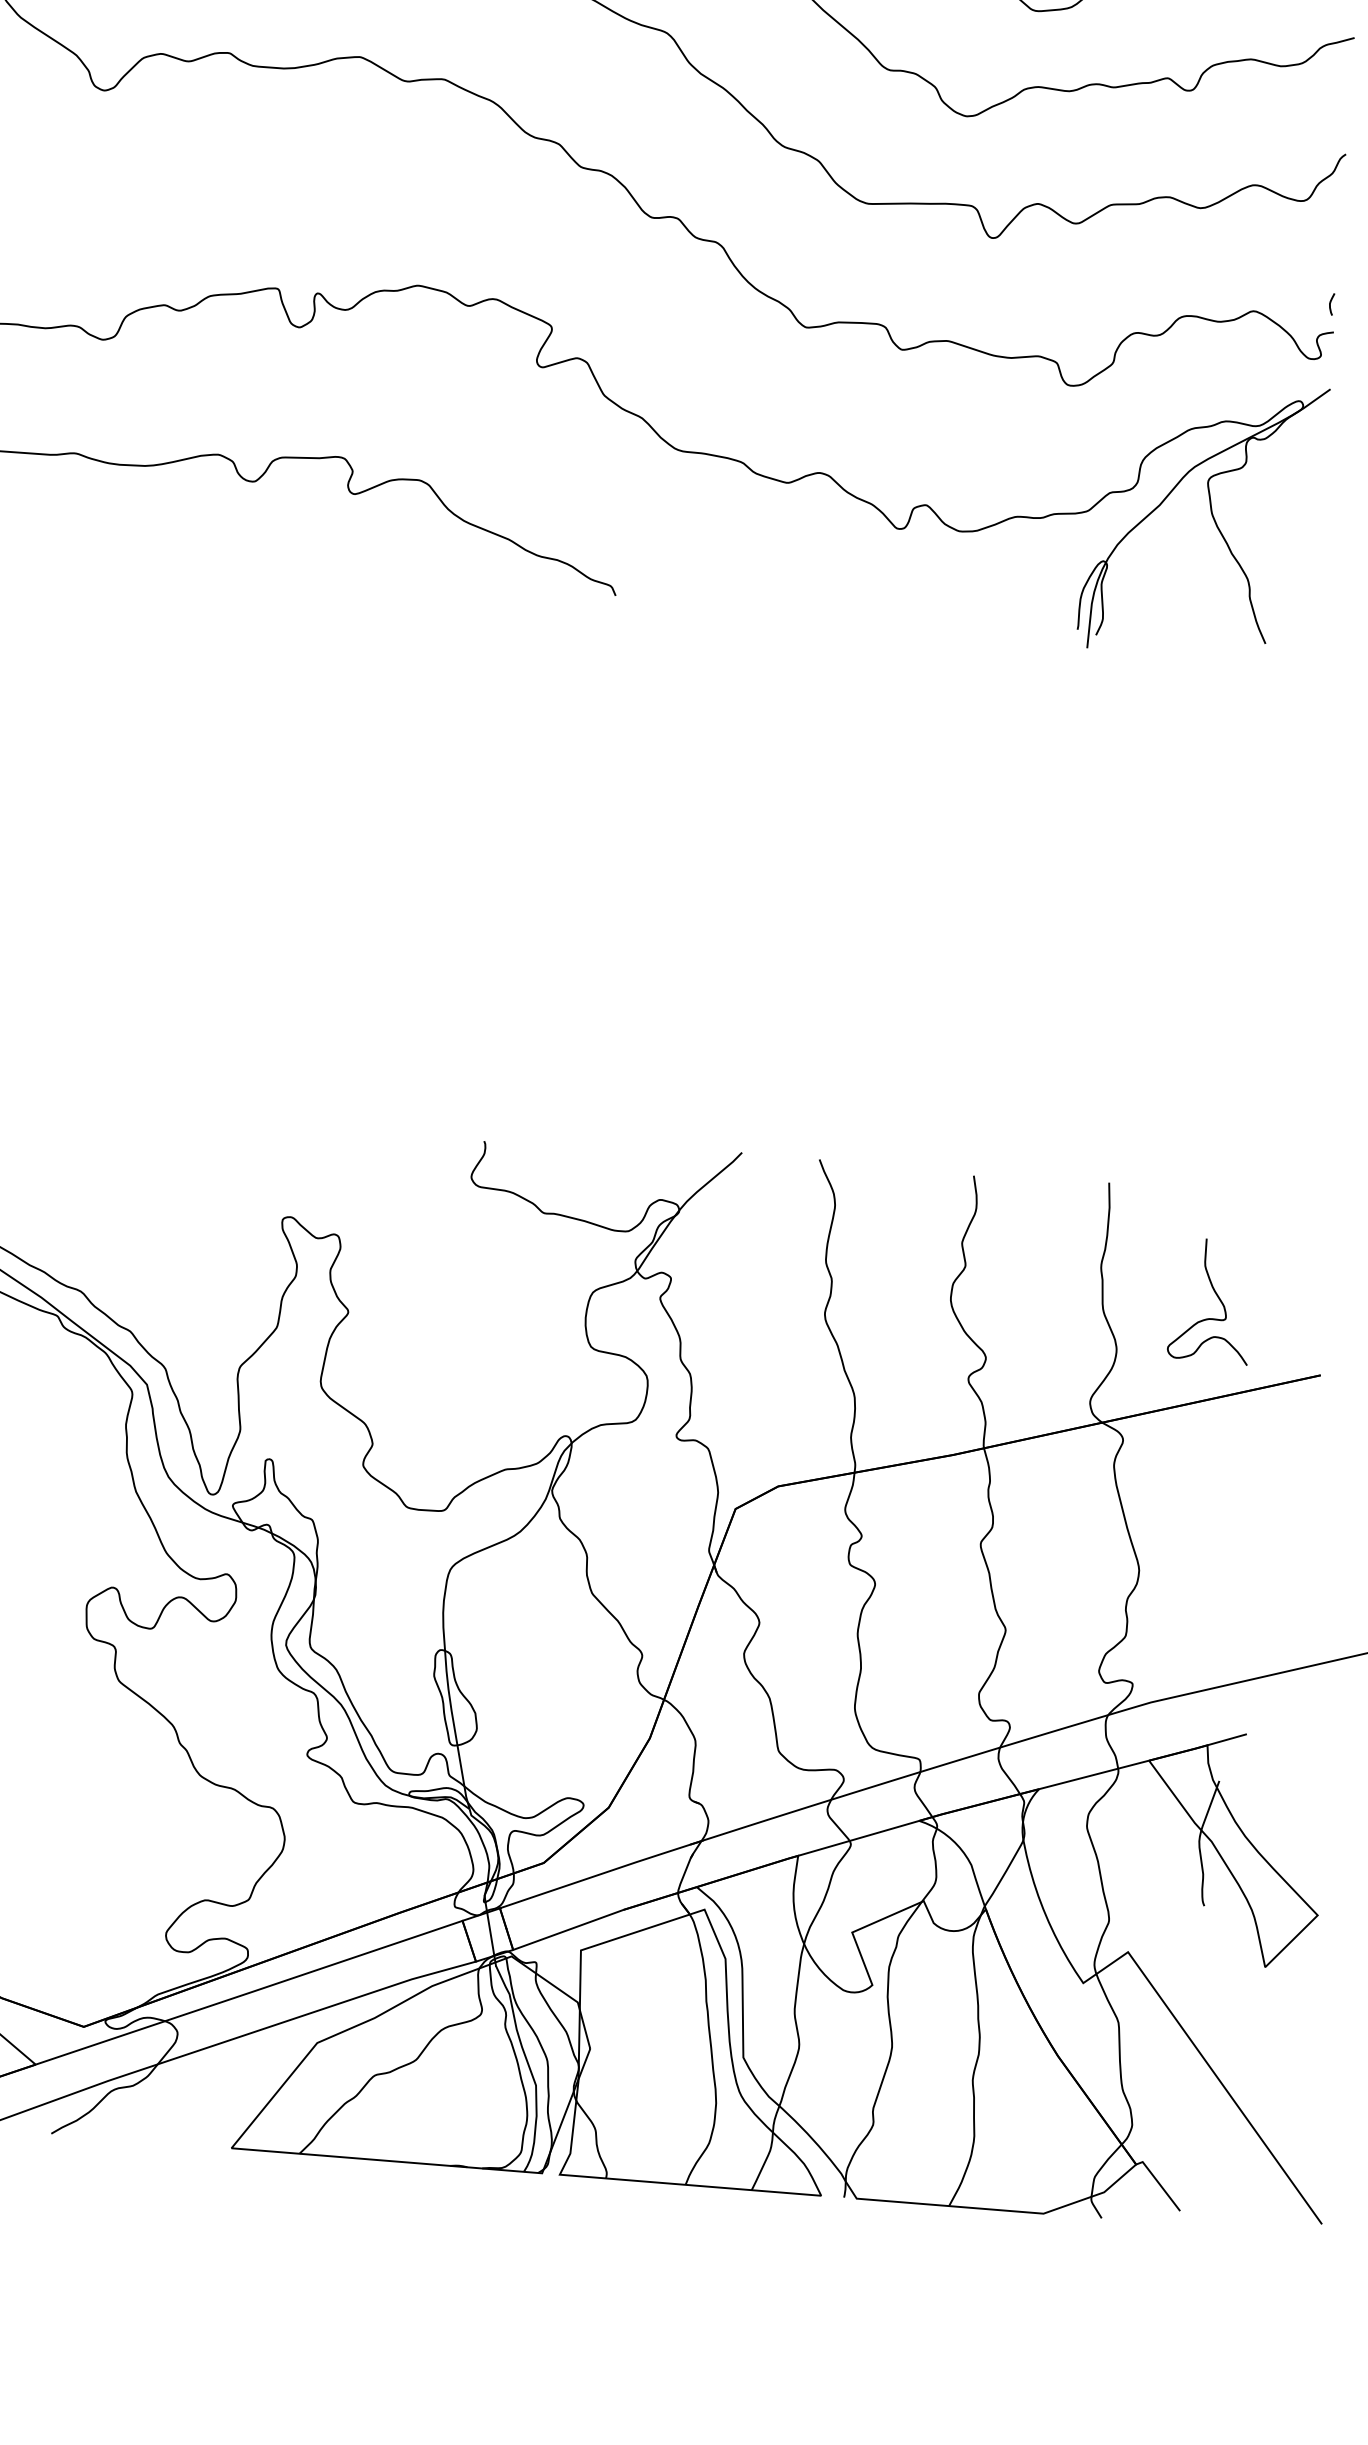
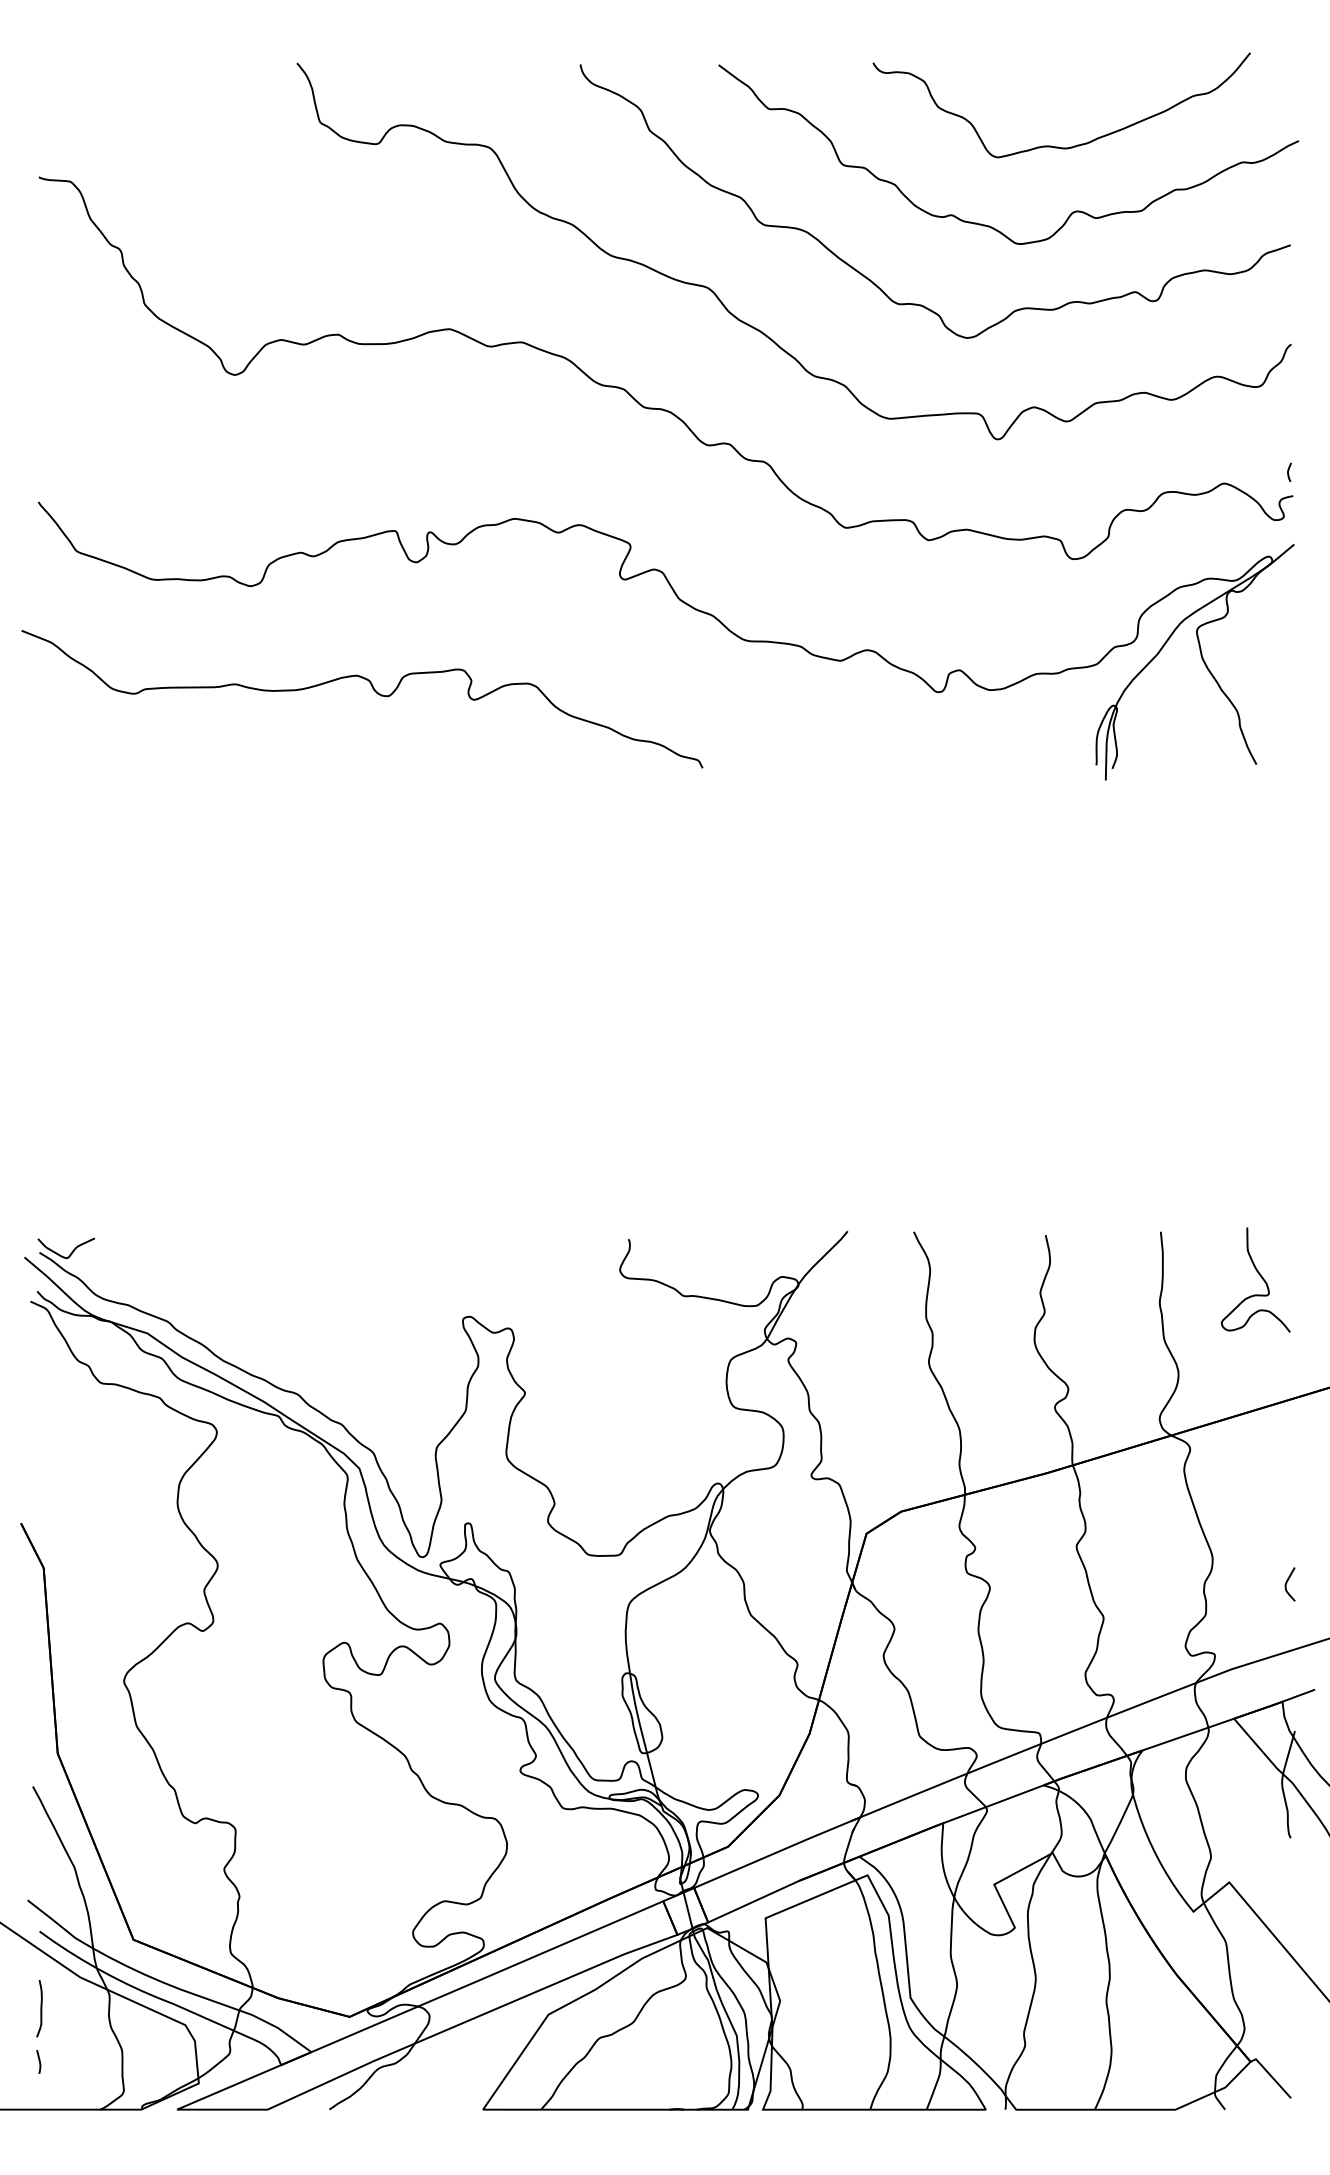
curve: (1216, 1296) -> (1259, 1275), moved
curve: (1224, 1605) -> (1287, 1582), added

